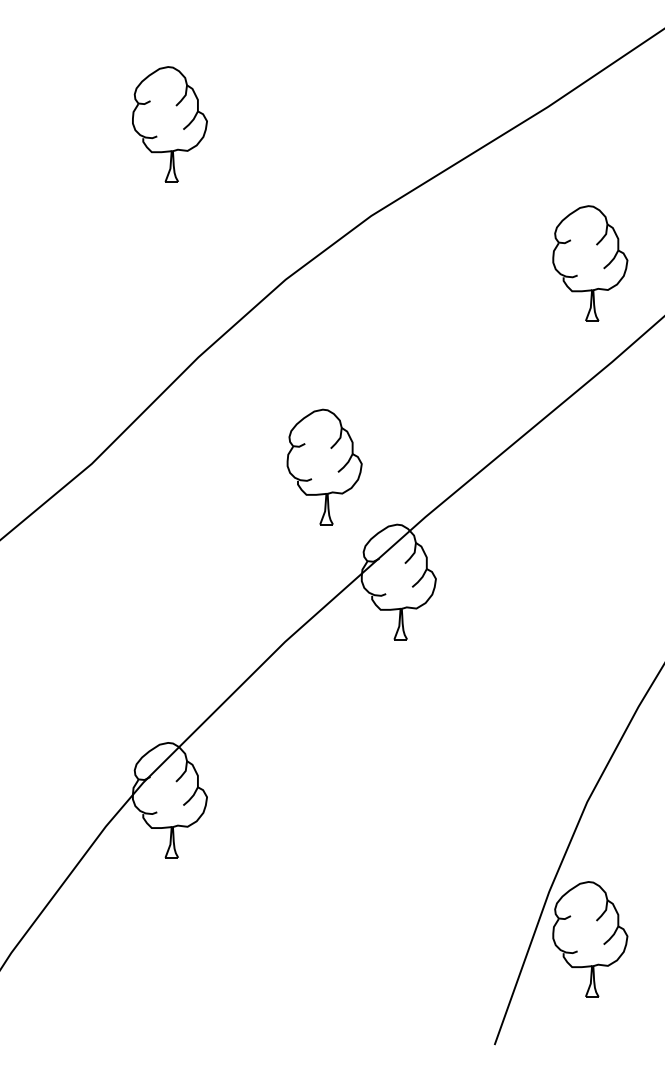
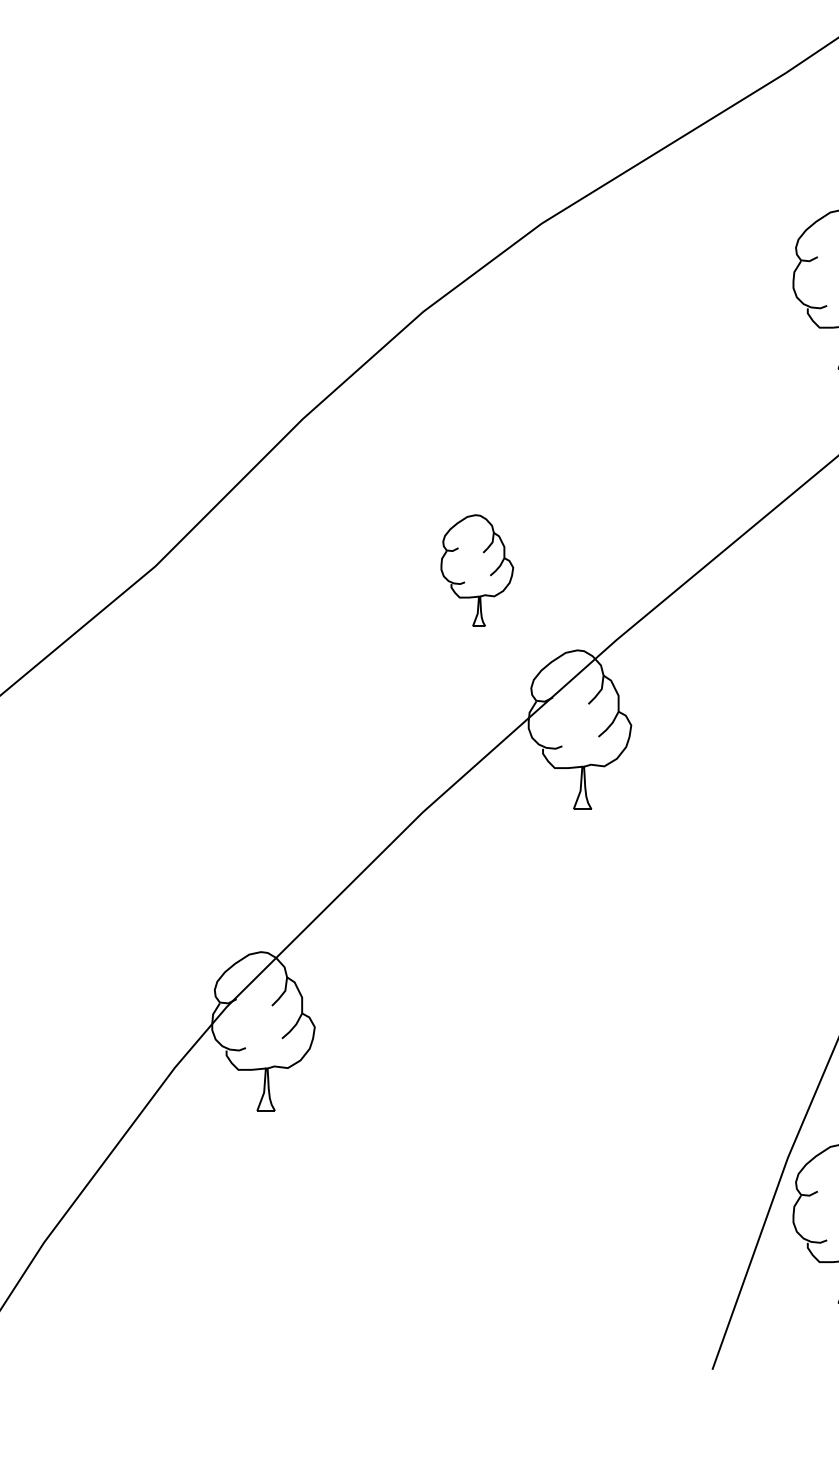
part: (169, 124) -> (262, 97), removed
part: (324, 466) -> (477, 569), size x0.7

